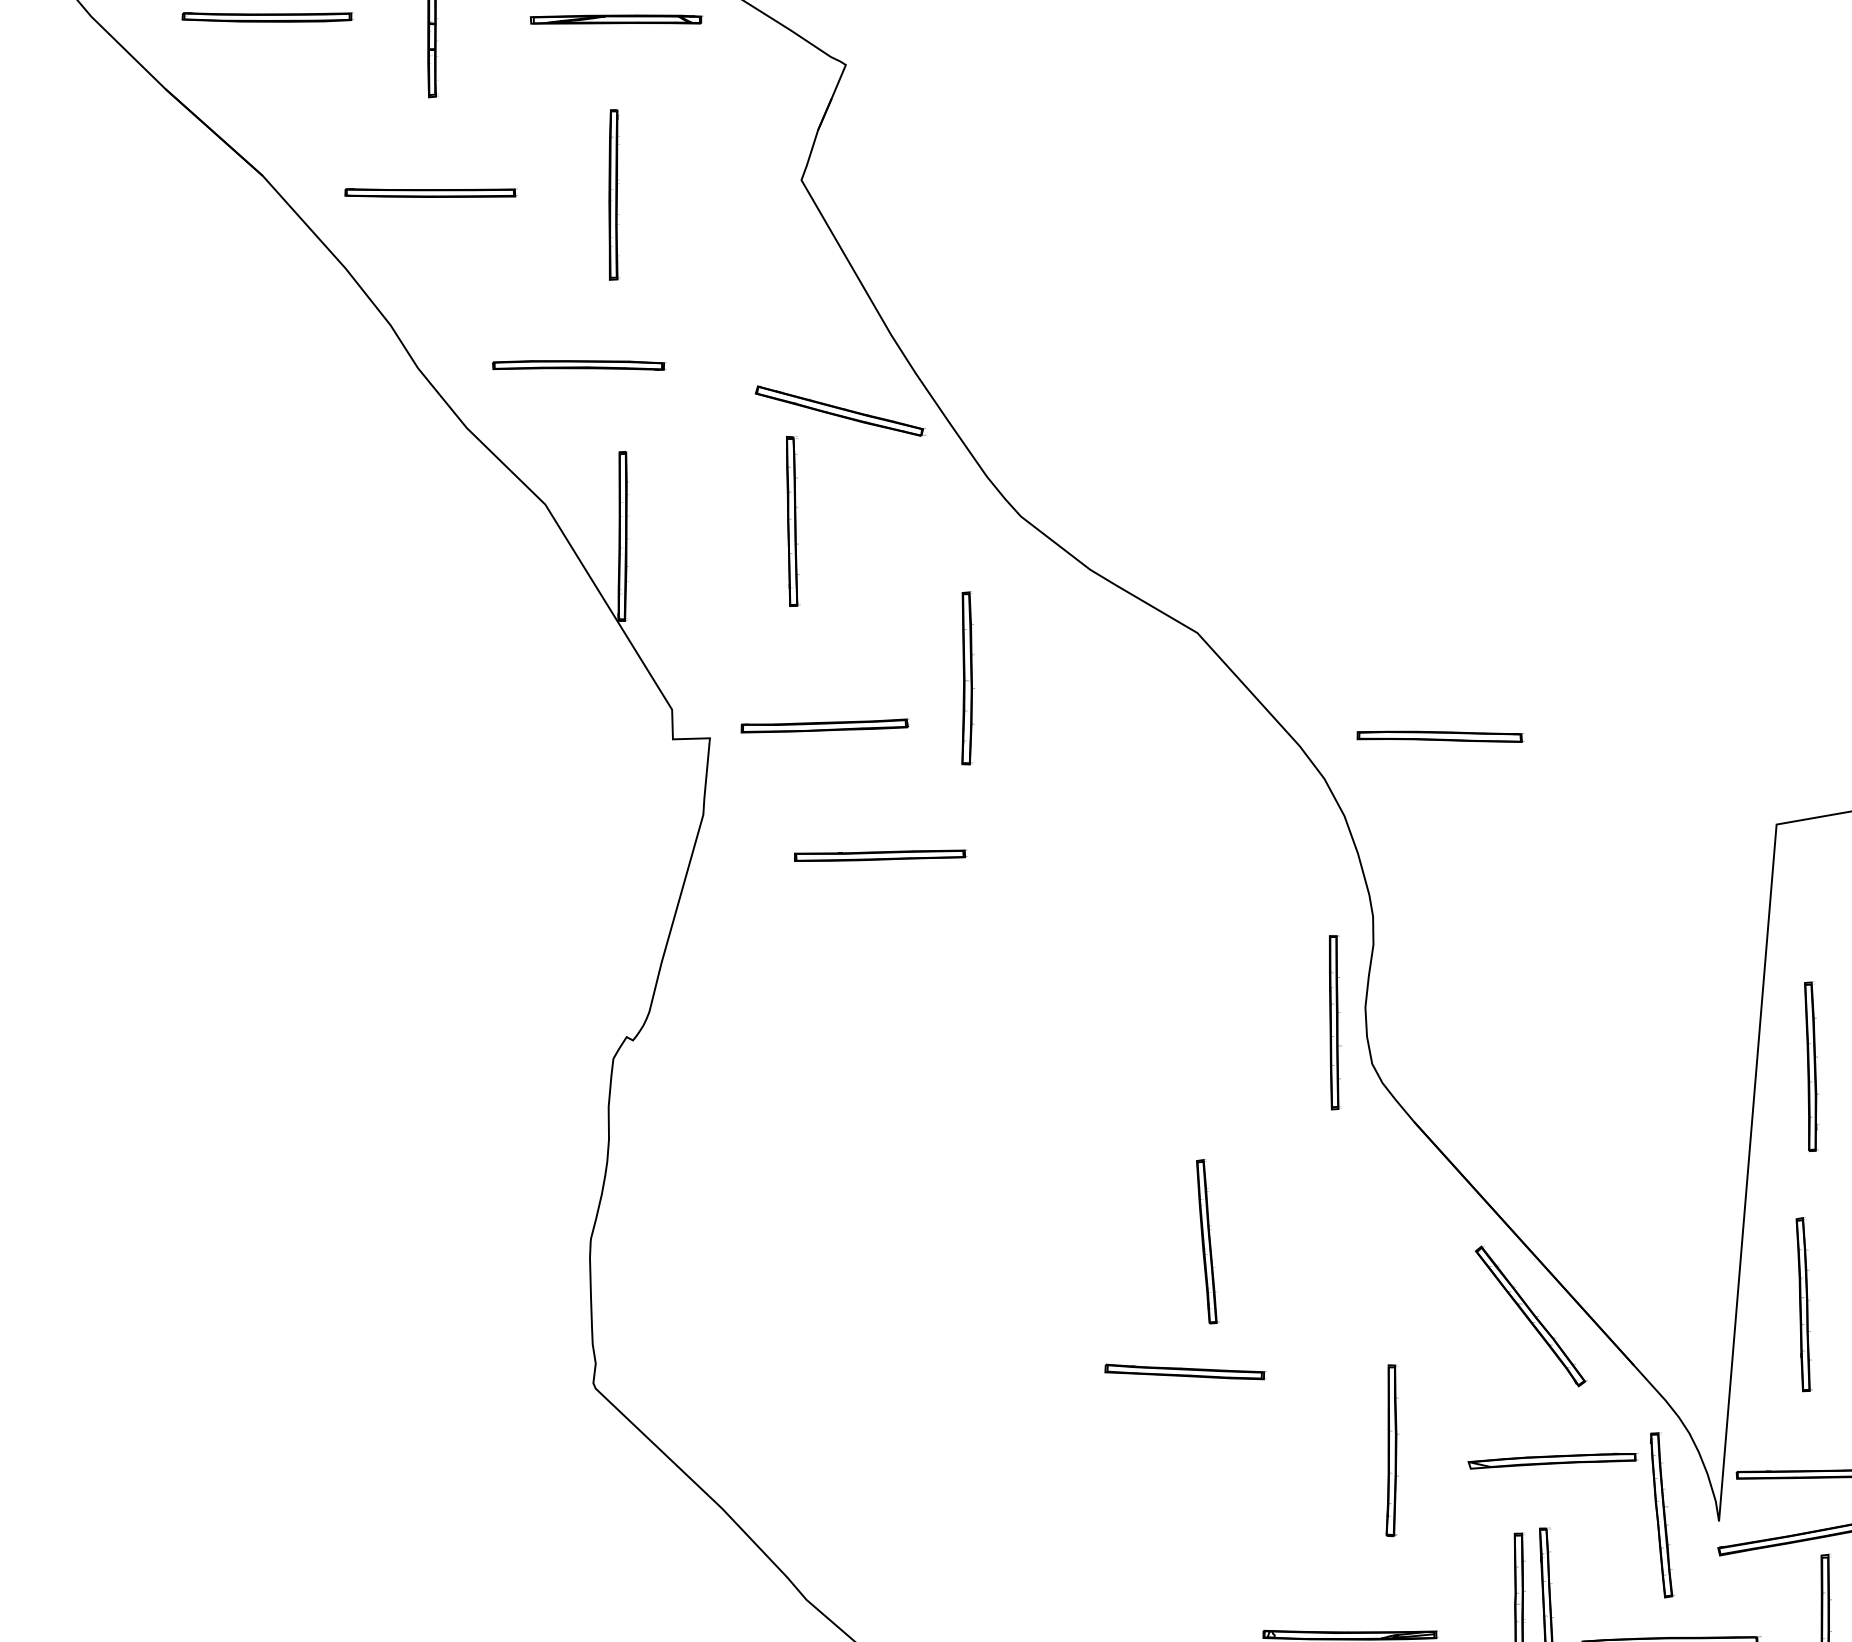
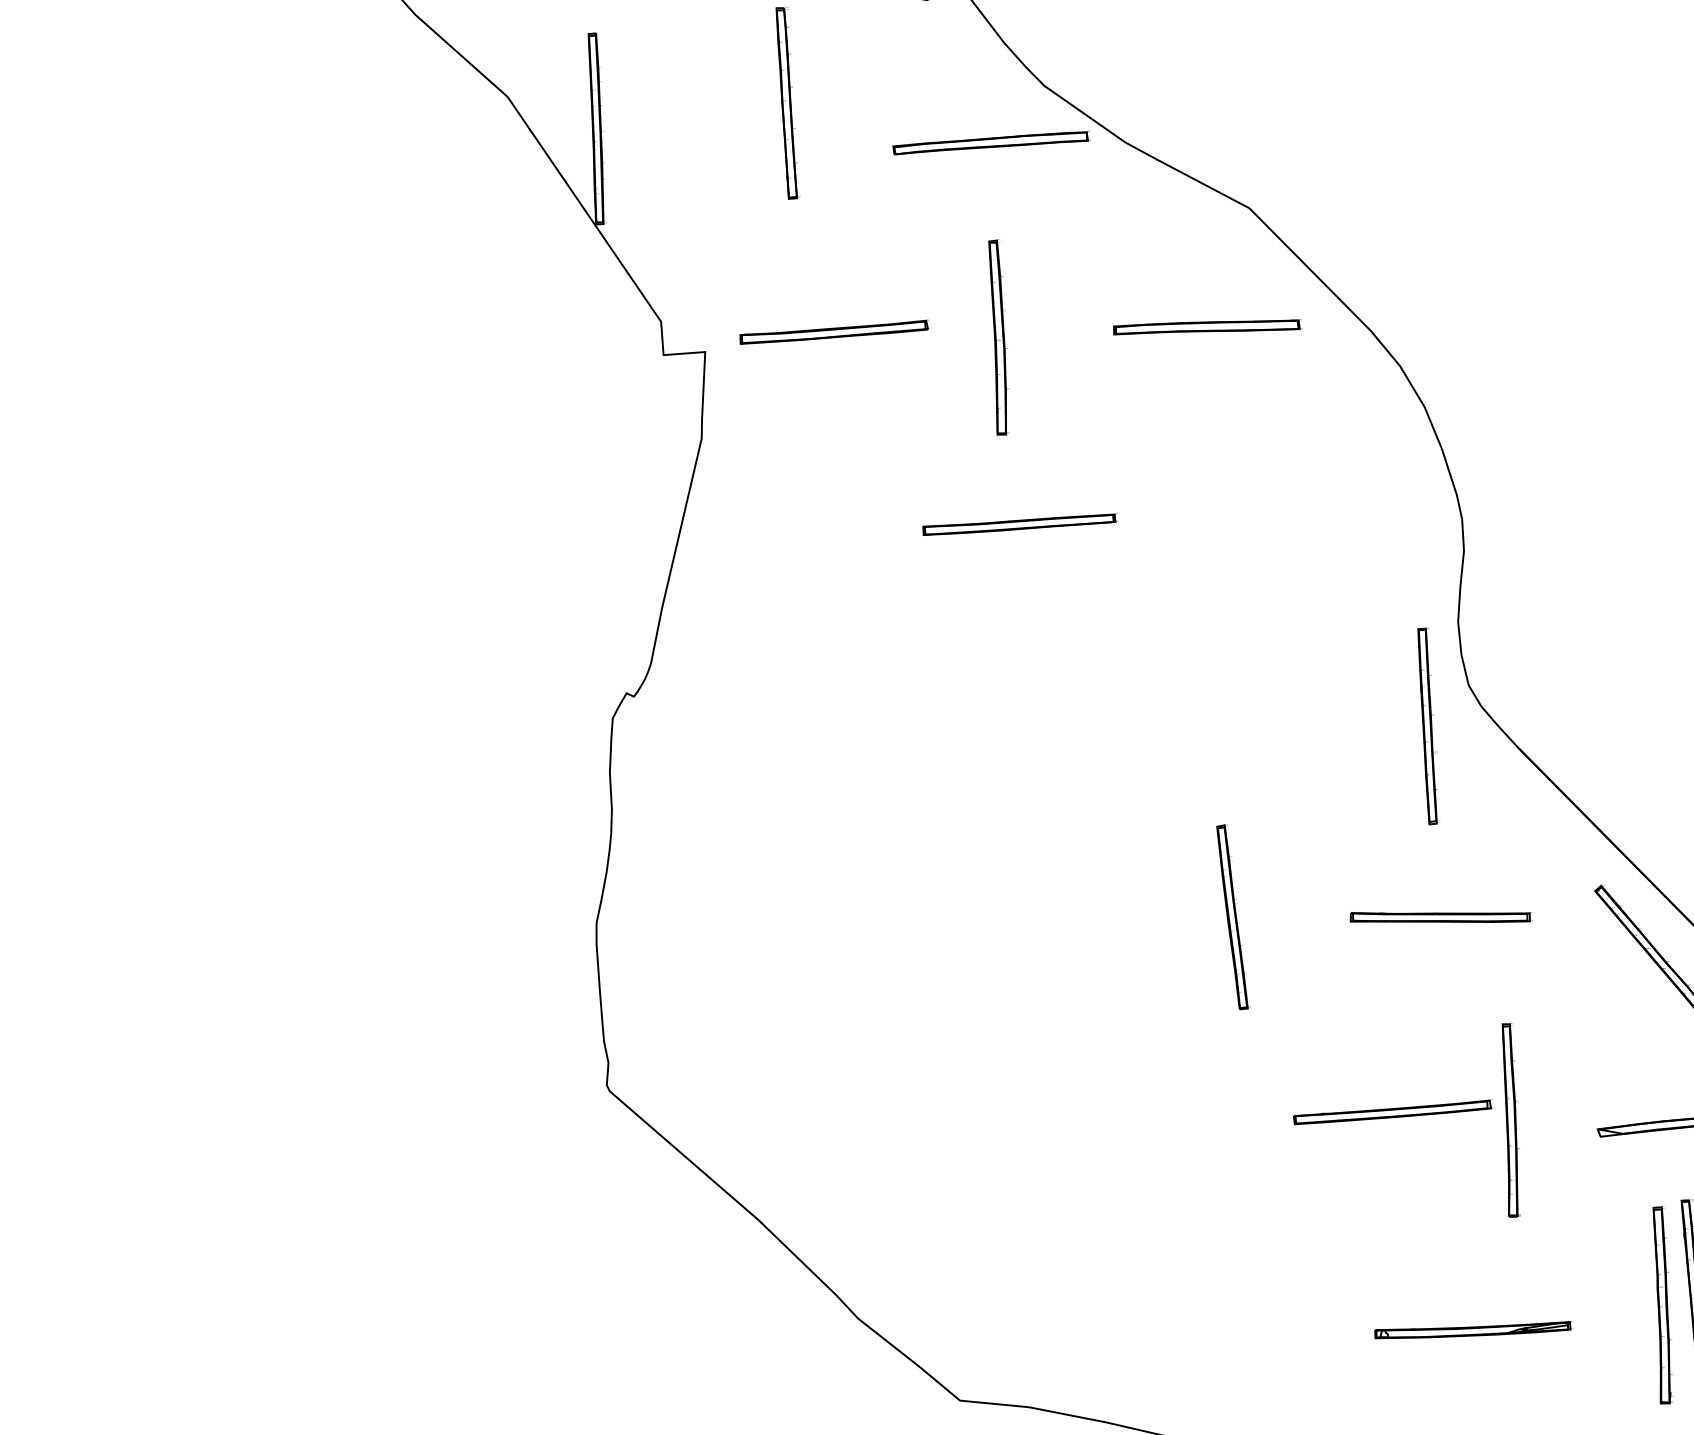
part: (971, 564) -> (991, 142), added
part: (967, 678) -> (998, 337), moved
part: (1440, 736) -> (1207, 327), moved
part: (880, 855) -> (1019, 524), moved
part: (1335, 1022) -> (1429, 726), moved
part: (1207, 1241) -> (1233, 917), moved
part: (1185, 1371) -> (1441, 916), moved
part: (1288, 1438) -> (1393, 1111), added

